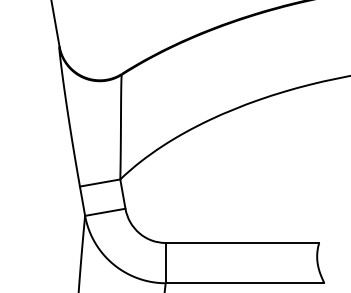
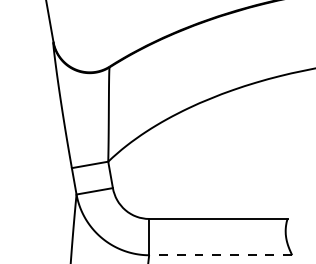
line: (244, 283) -> (220, 255), solid -> dashed

